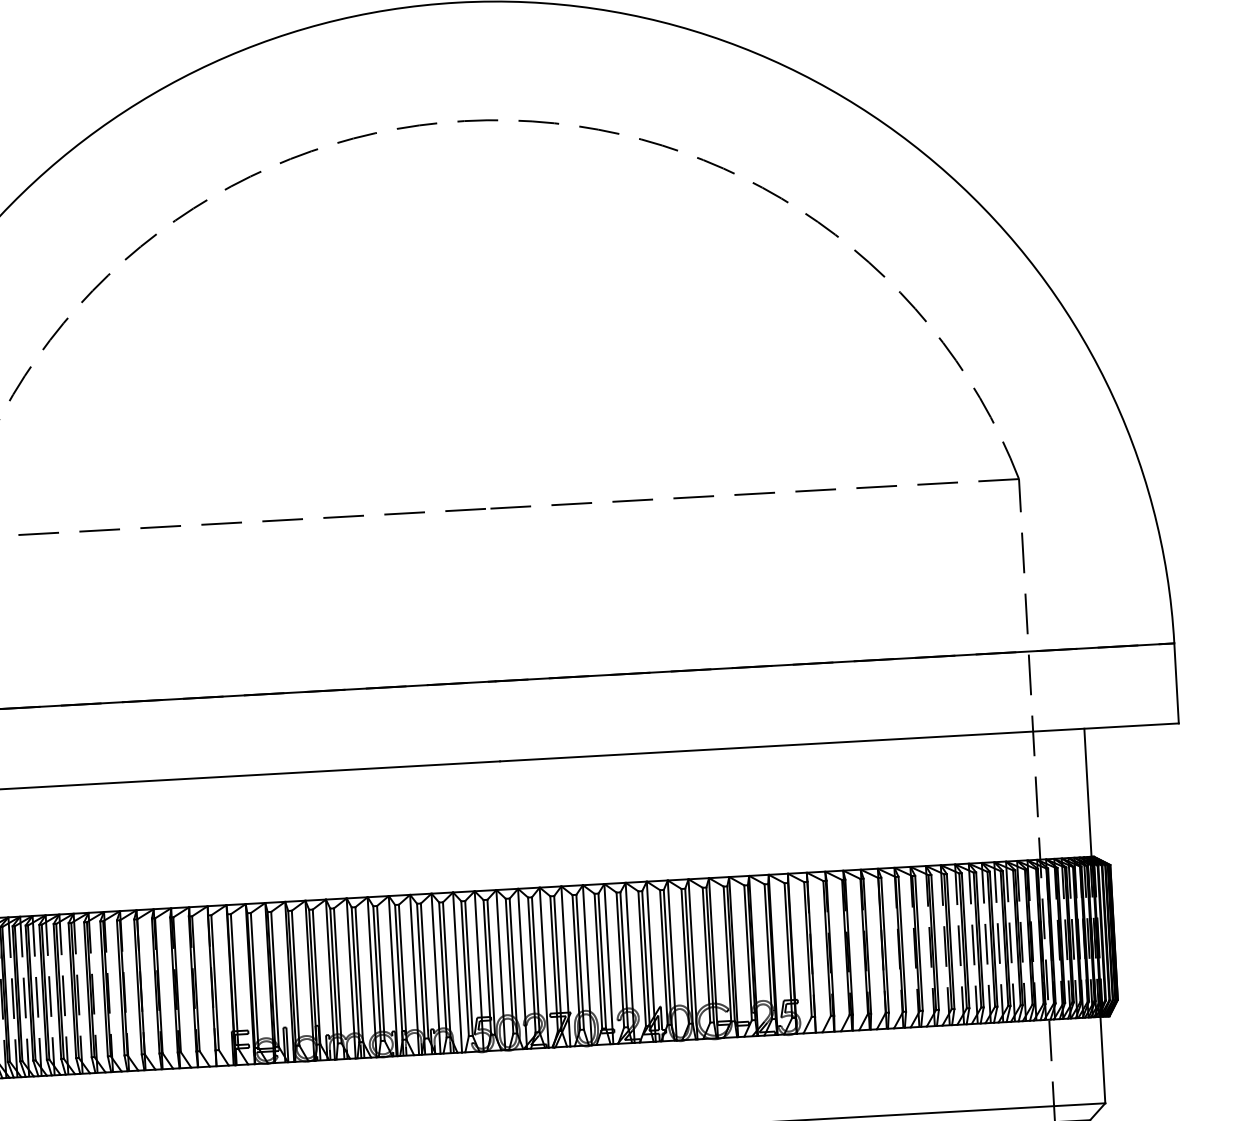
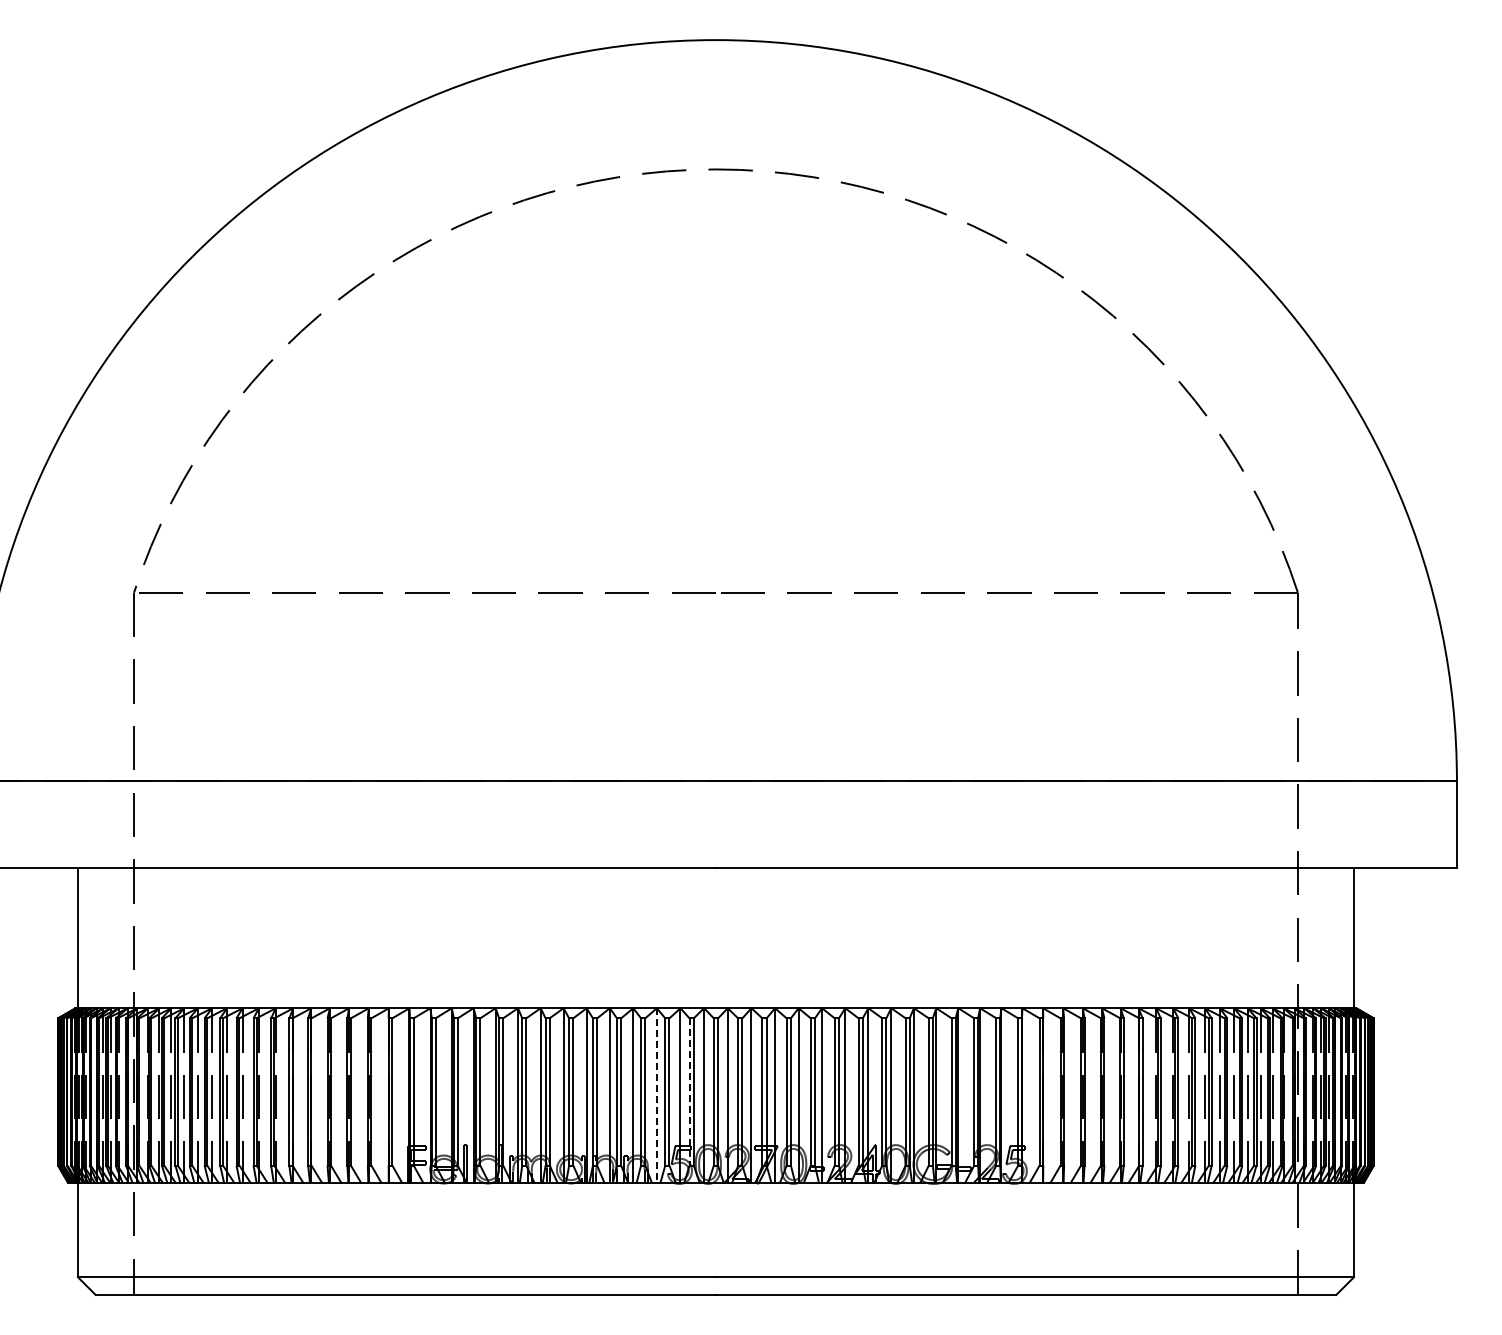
line: (487, 967) -> (689, 1091), solid -> dashed
line: (457, 973) -> (656, 1096), solid -> dashed

